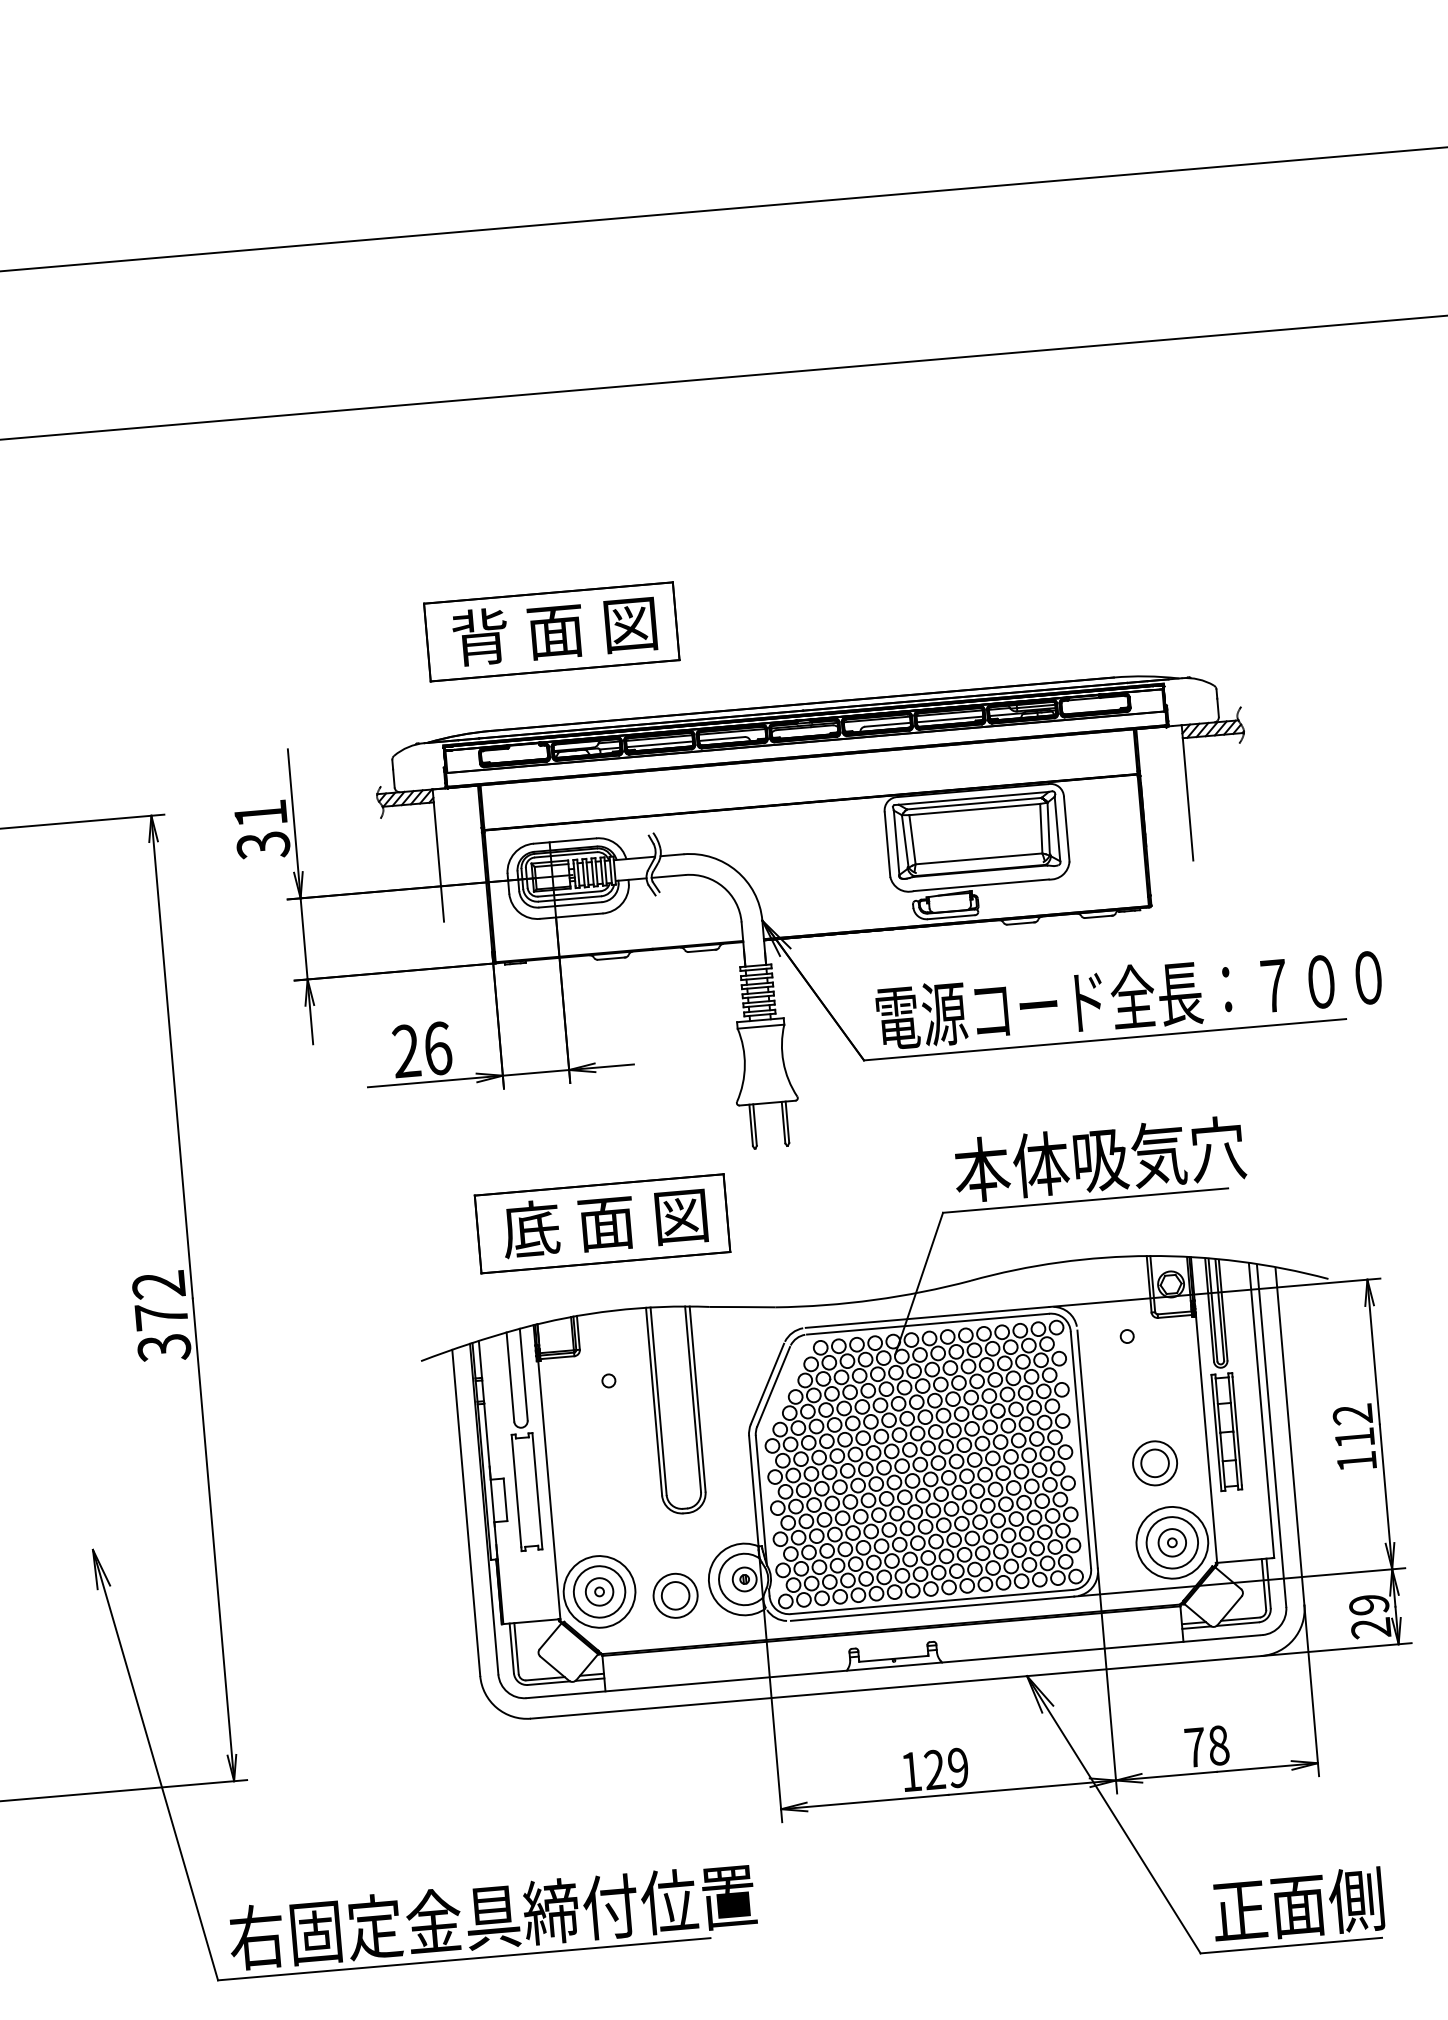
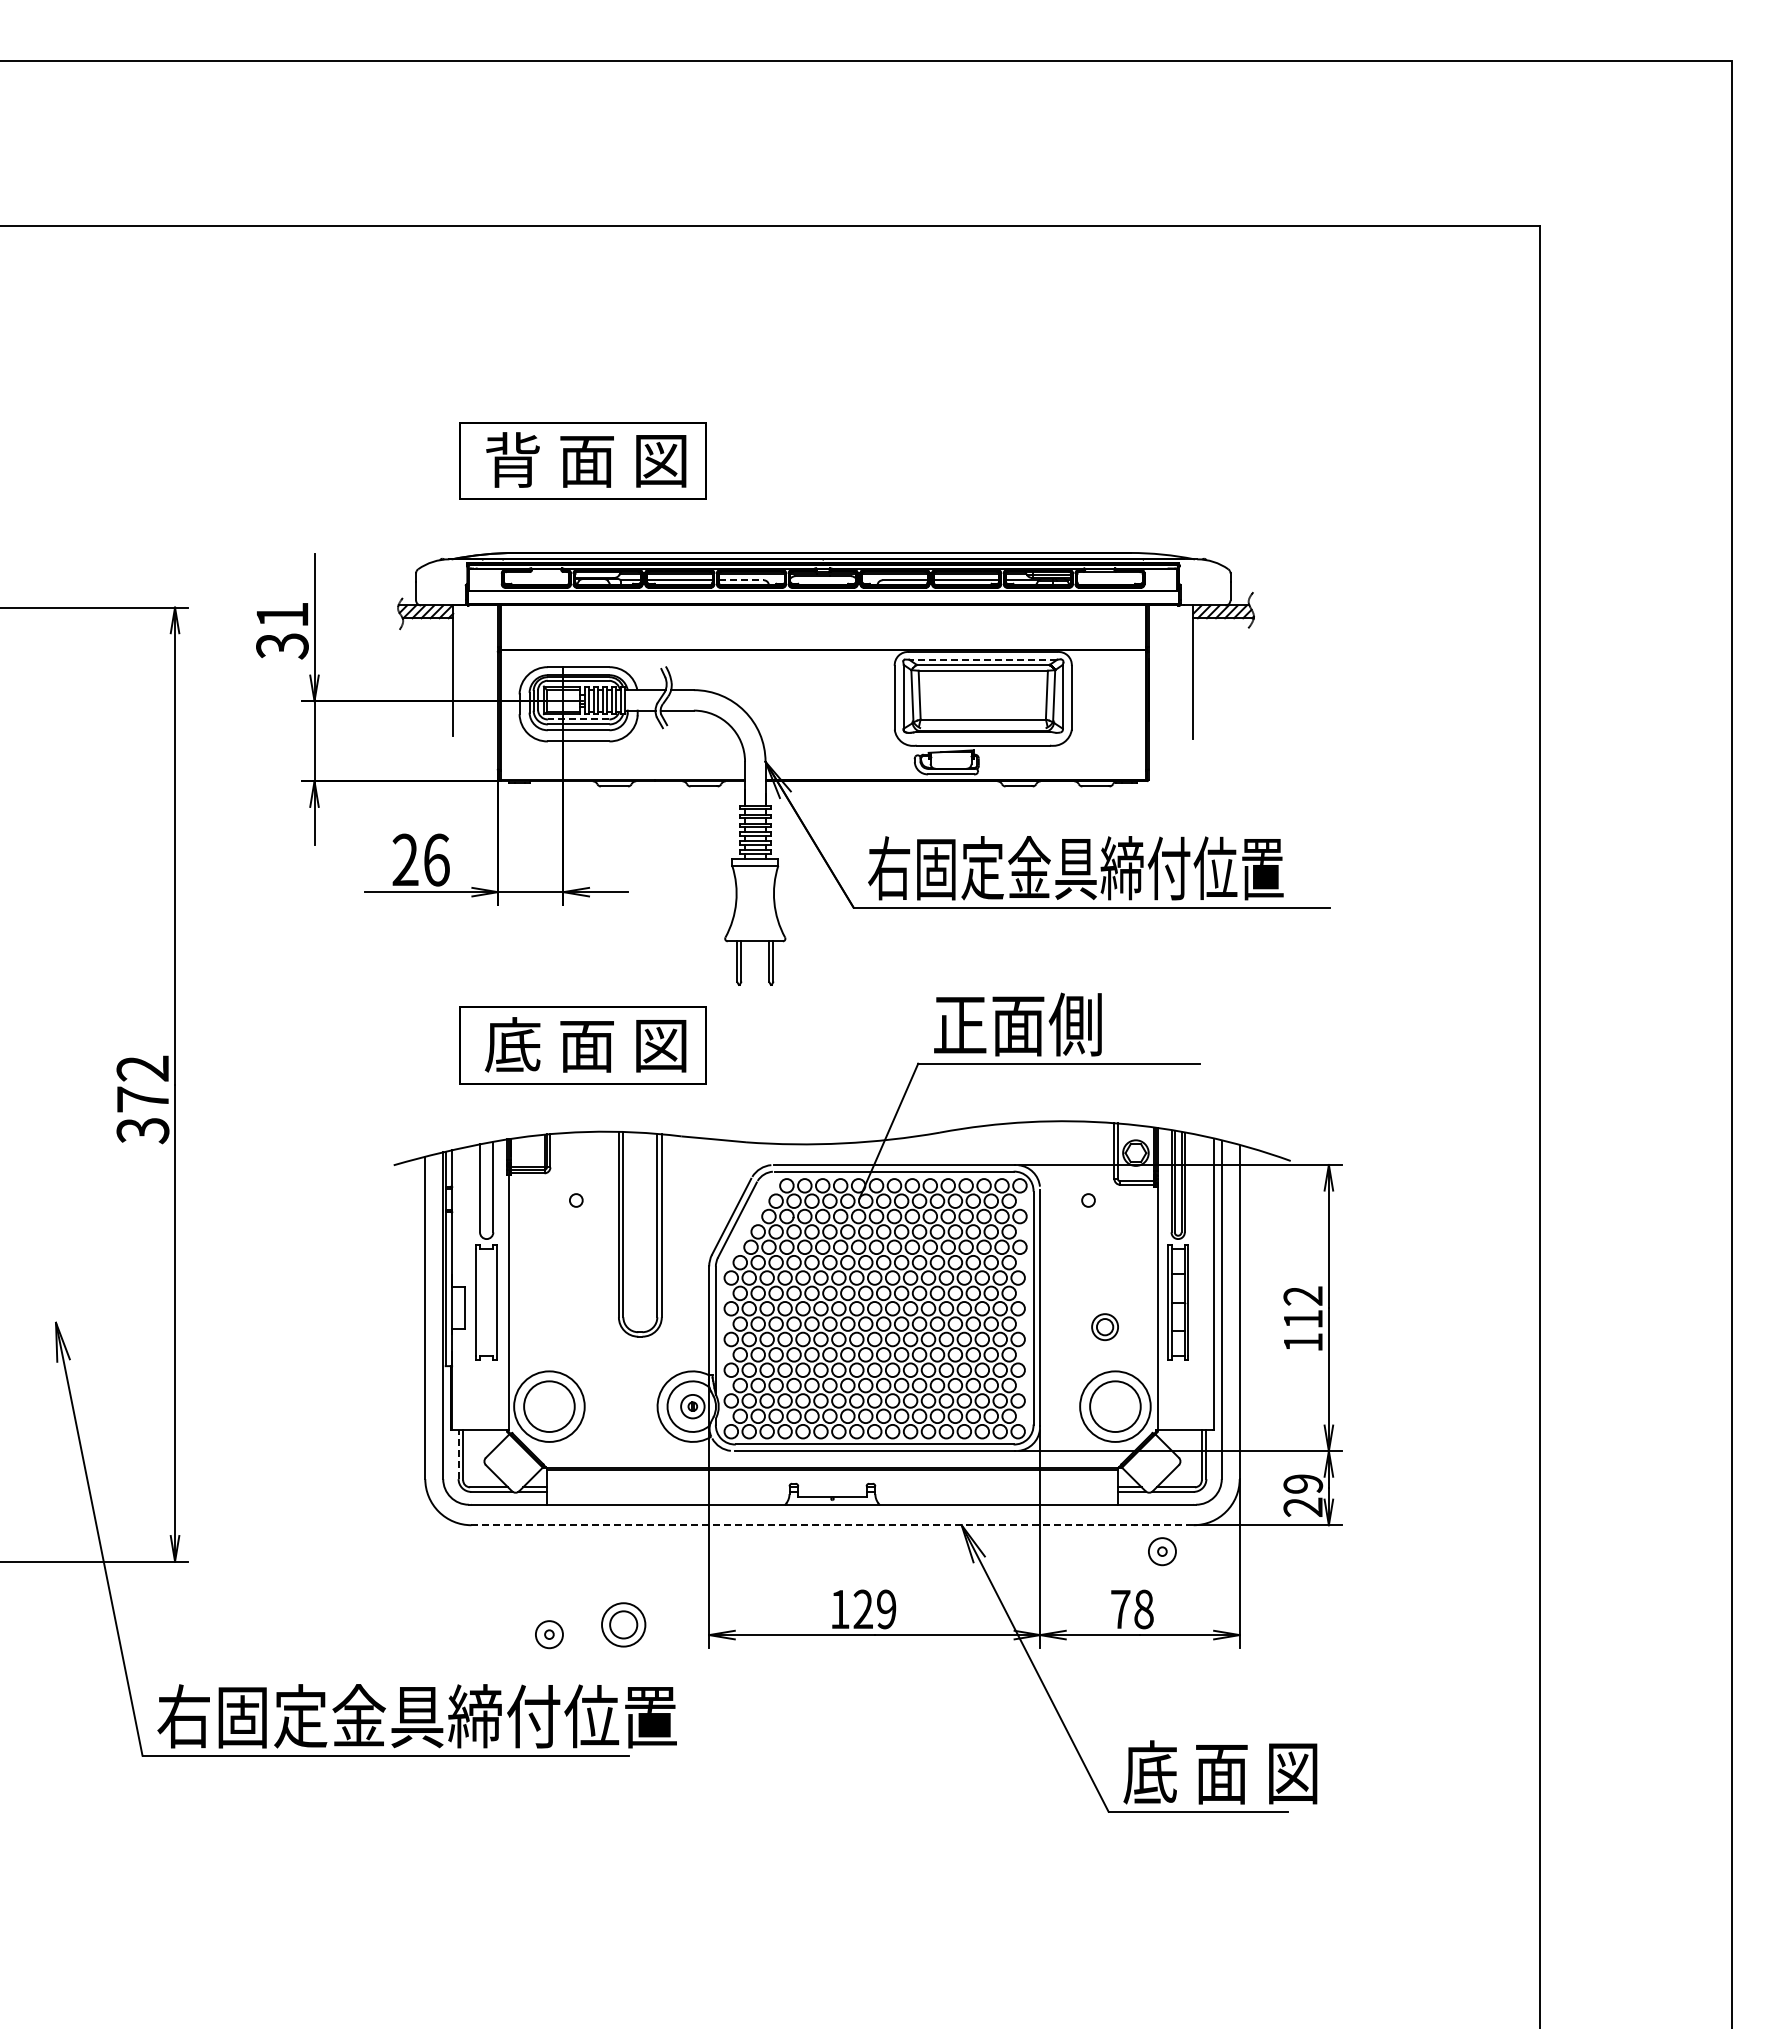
line: (722, 739) -> (741, 580), solid -> dashed
line: (973, 798) -> (982, 659), solid -> dashed
line: (569, 893) -> (578, 719), solid -> dashed
text: (1128, 996) -> (1118, 867), 電源コード全長：７００ -> 右固定金具締付位置
text: (1099, 1159) -> (1076, 1024), 本体吸気穴 -> 正面側
part: (1154, 1462) -> (1104, 1326), size x0.6
part: (1172, 1542) -> (1162, 1551), moved
part: (599, 1591) -> (549, 1634), moved
part: (675, 1595) -> (623, 1624), moved
line: (511, 1648) -> (458, 1454), solid -> dashed
line: (897, 1687) -> (833, 1525), solid -> dashed
text: (1310, 1903) -> (1220, 1772), 正面側 -> 底 面 図

